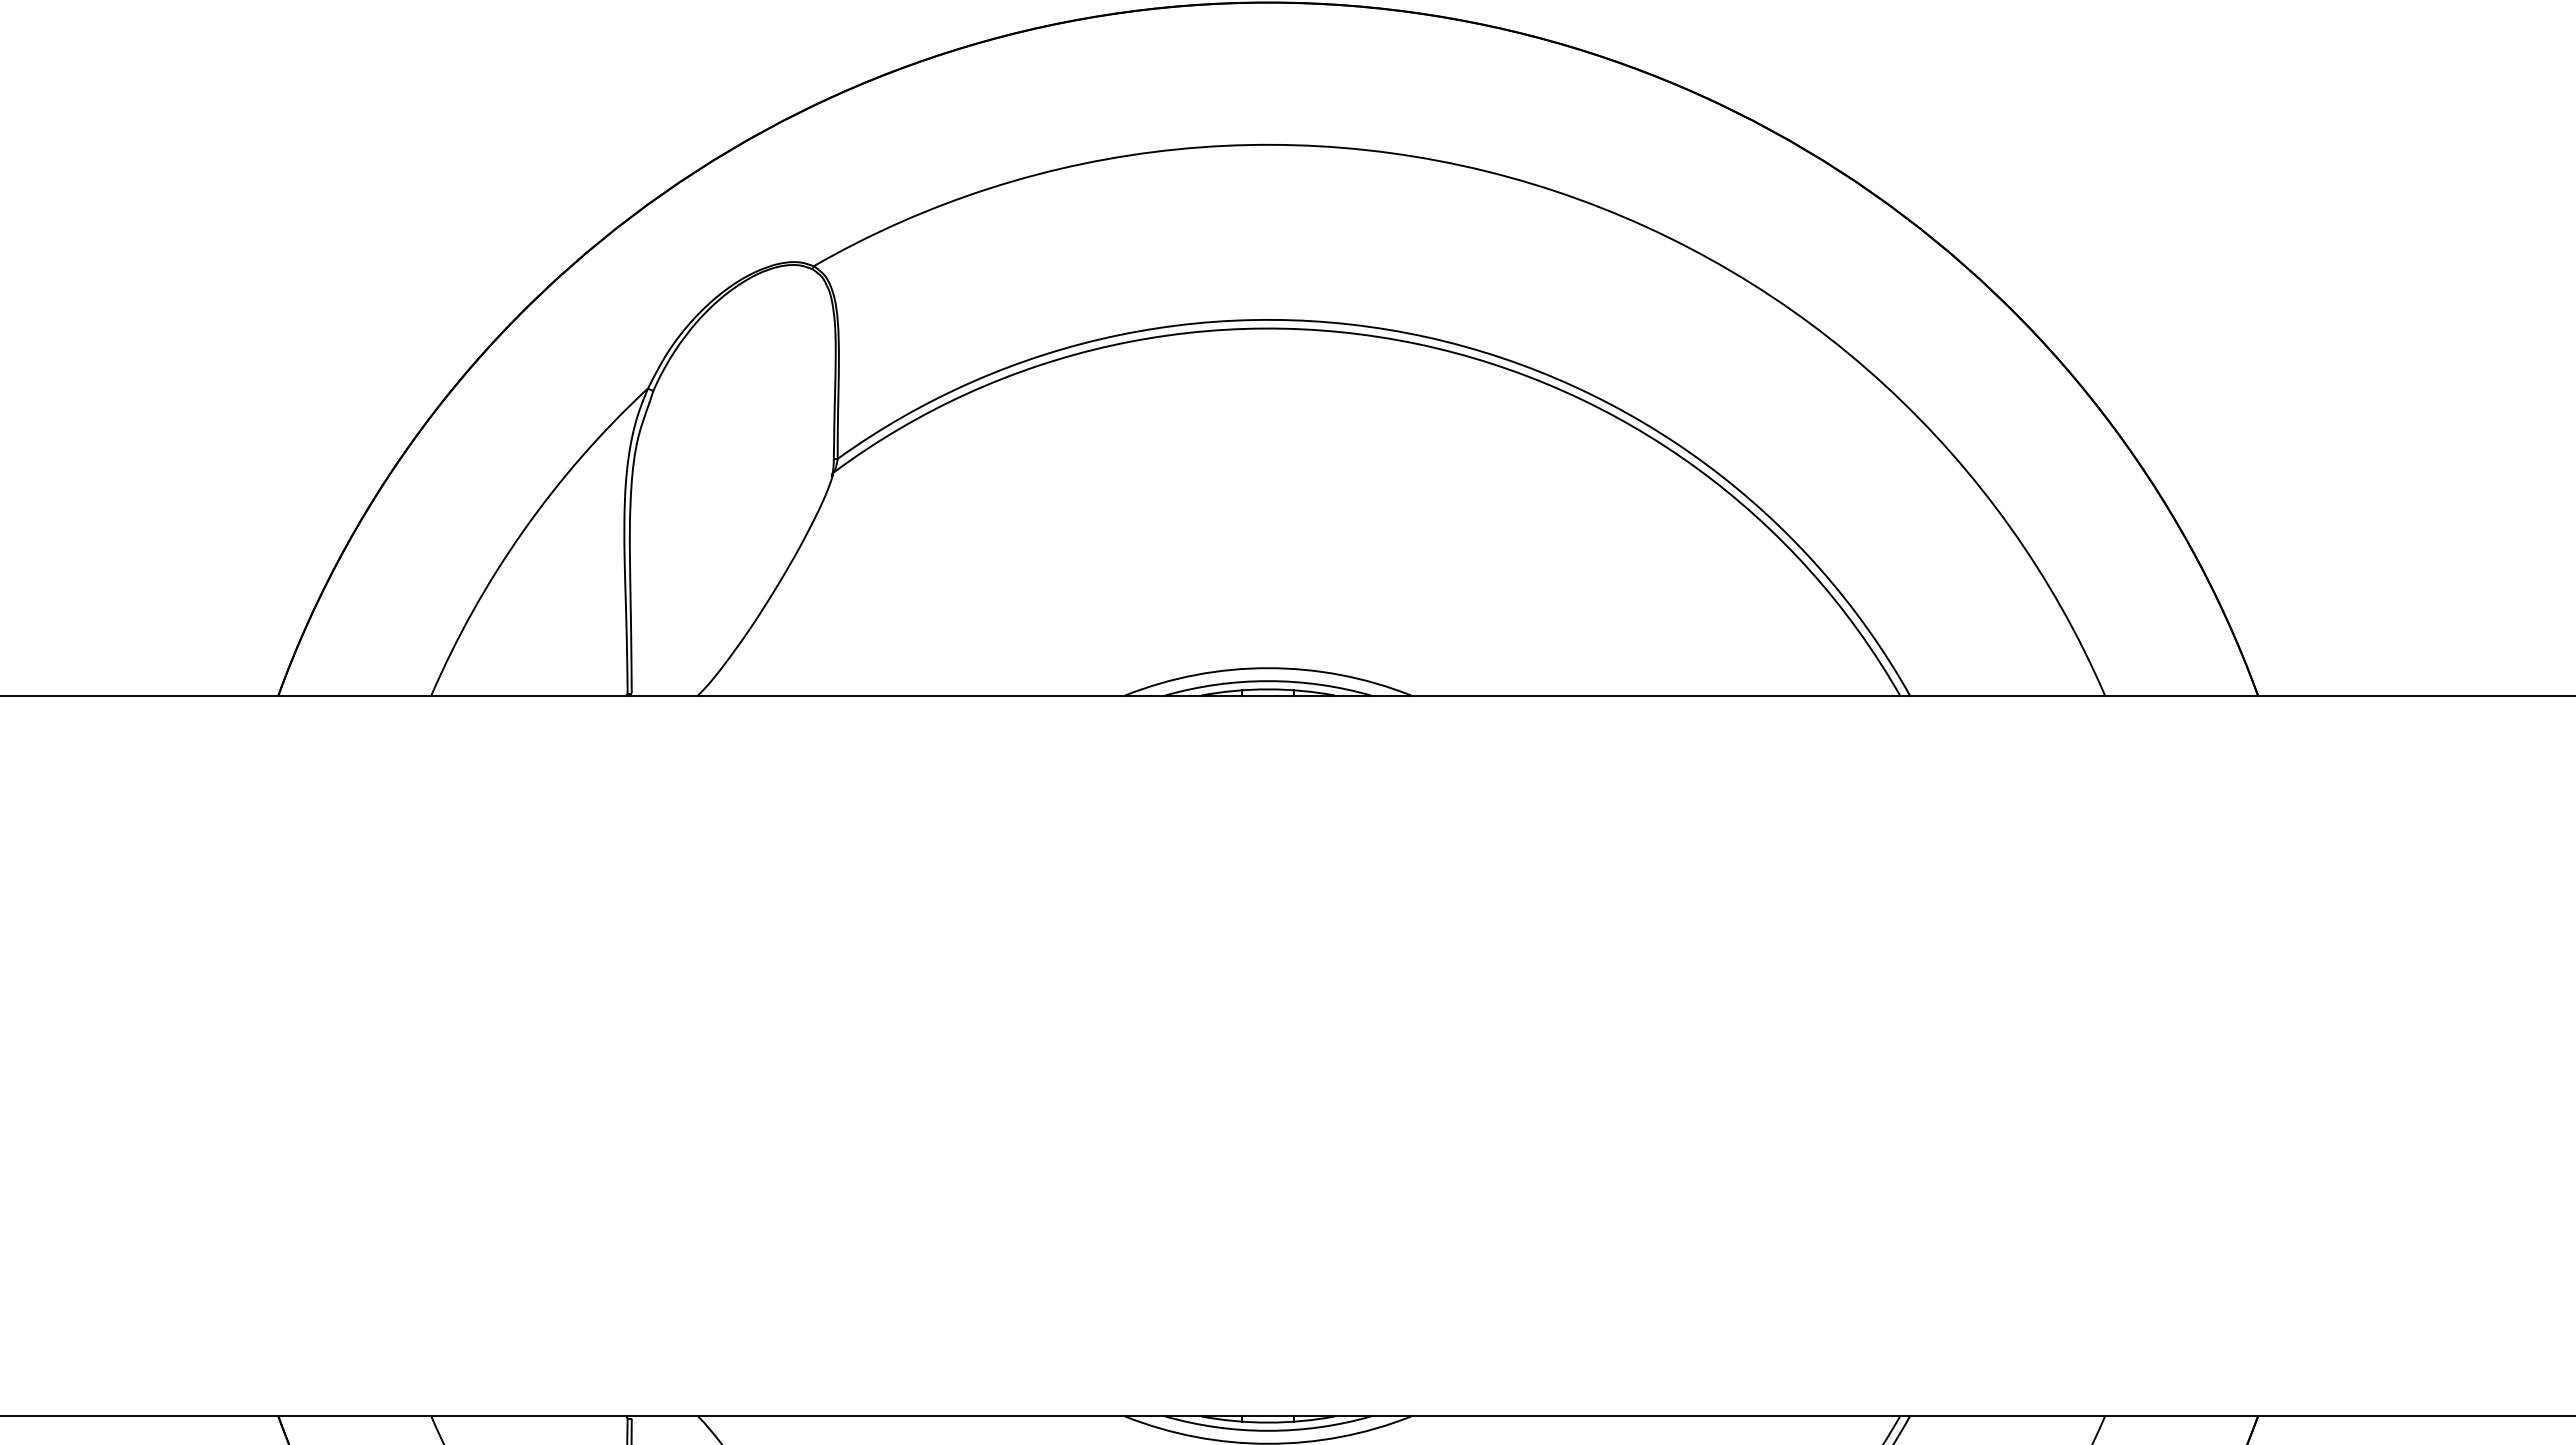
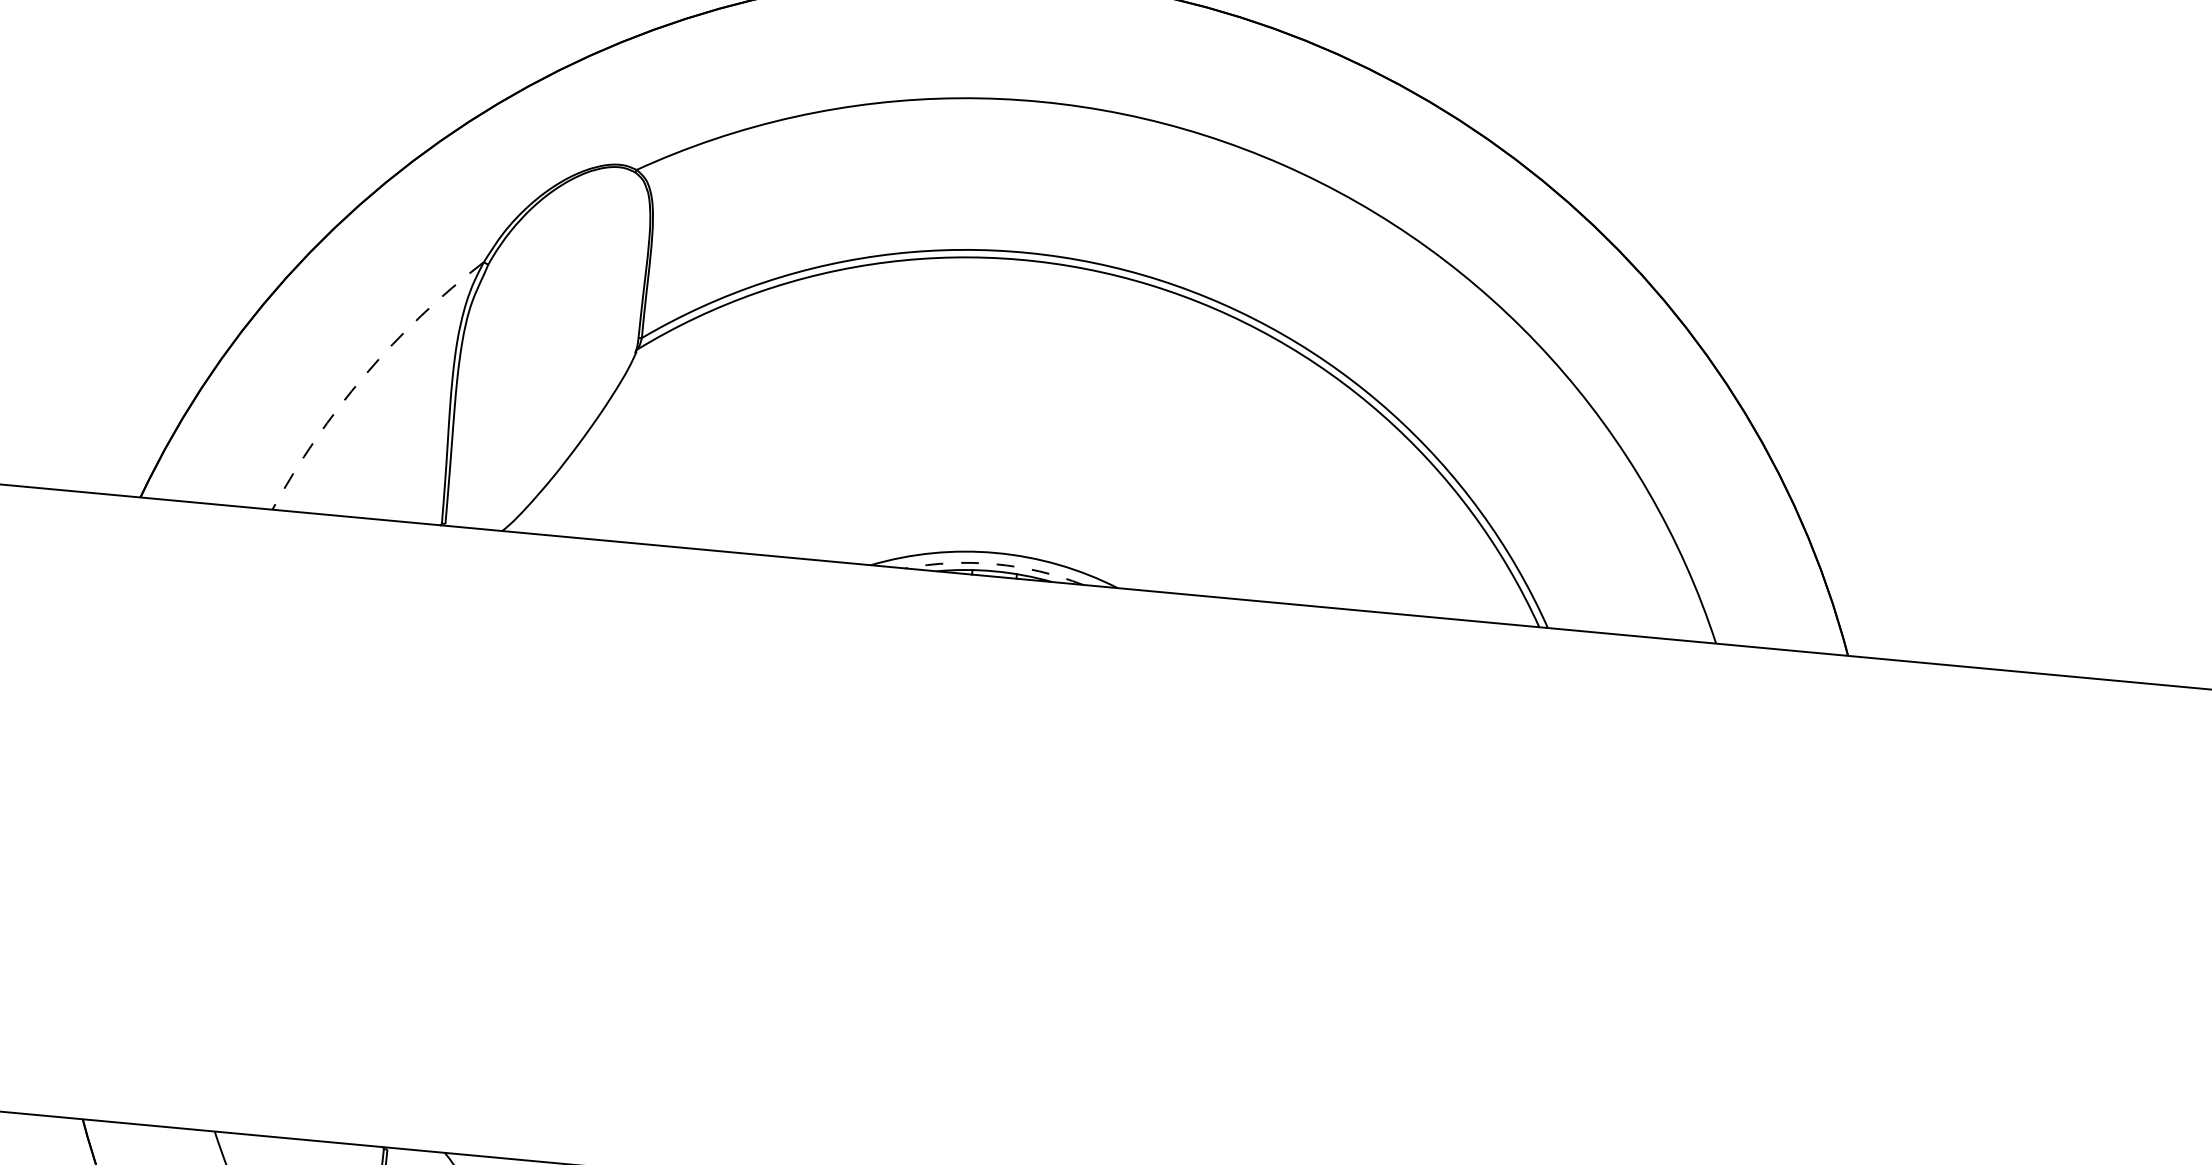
arc: (523, 530) -> (365, 374), solid -> dashed
arc: (1268, 681) -> (995, 564), solid -> dashed

